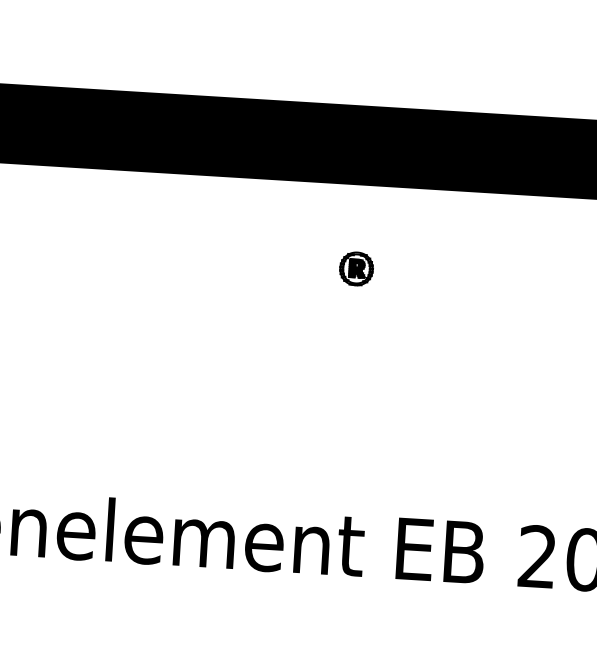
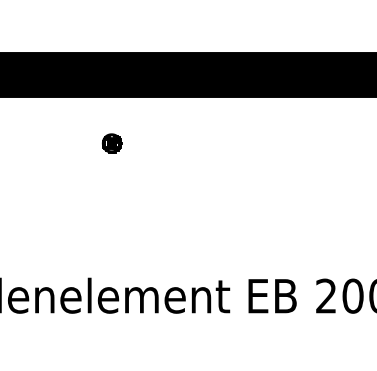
part: (357, 269) -> (112, 143), moved

